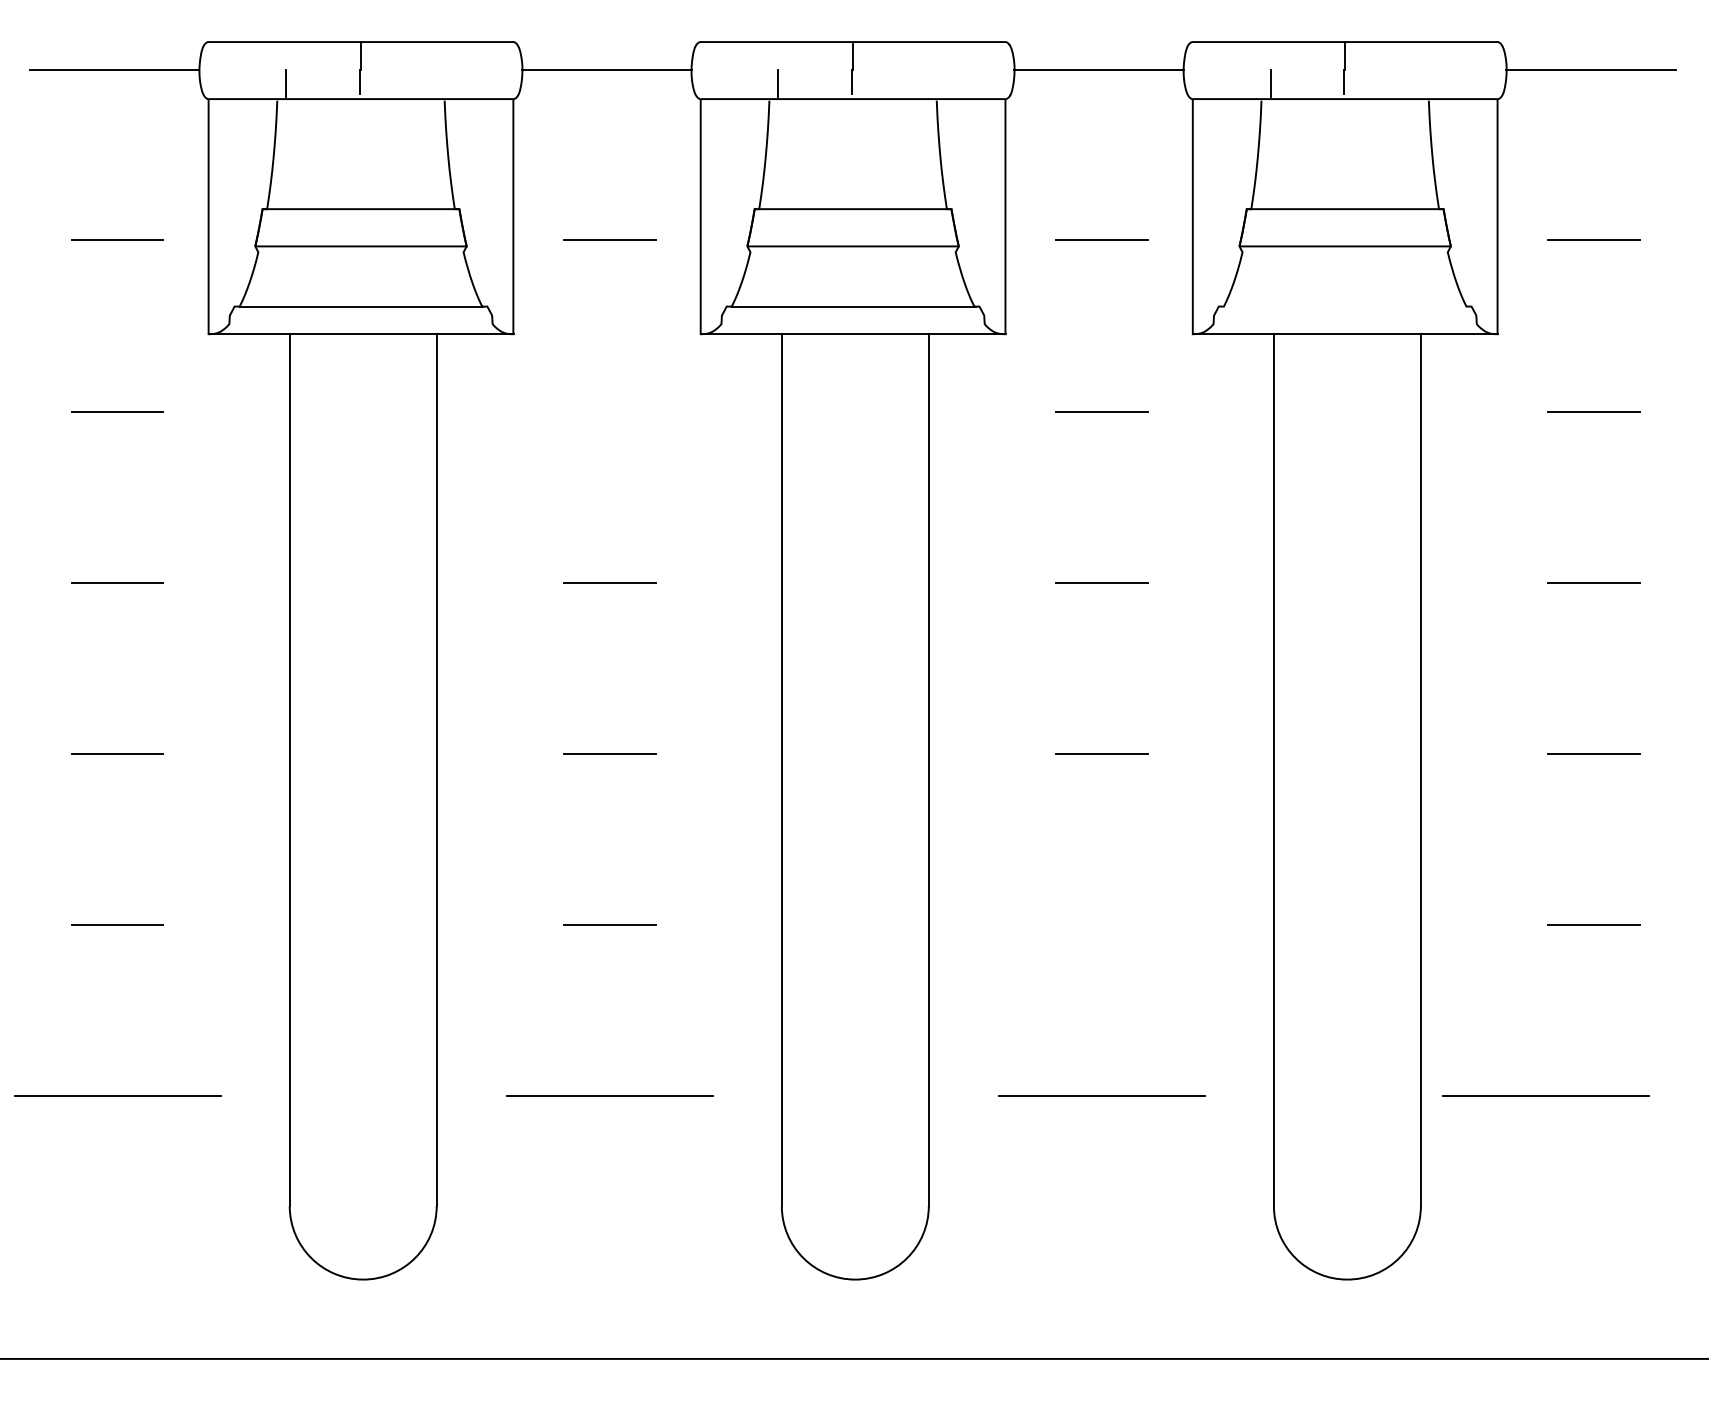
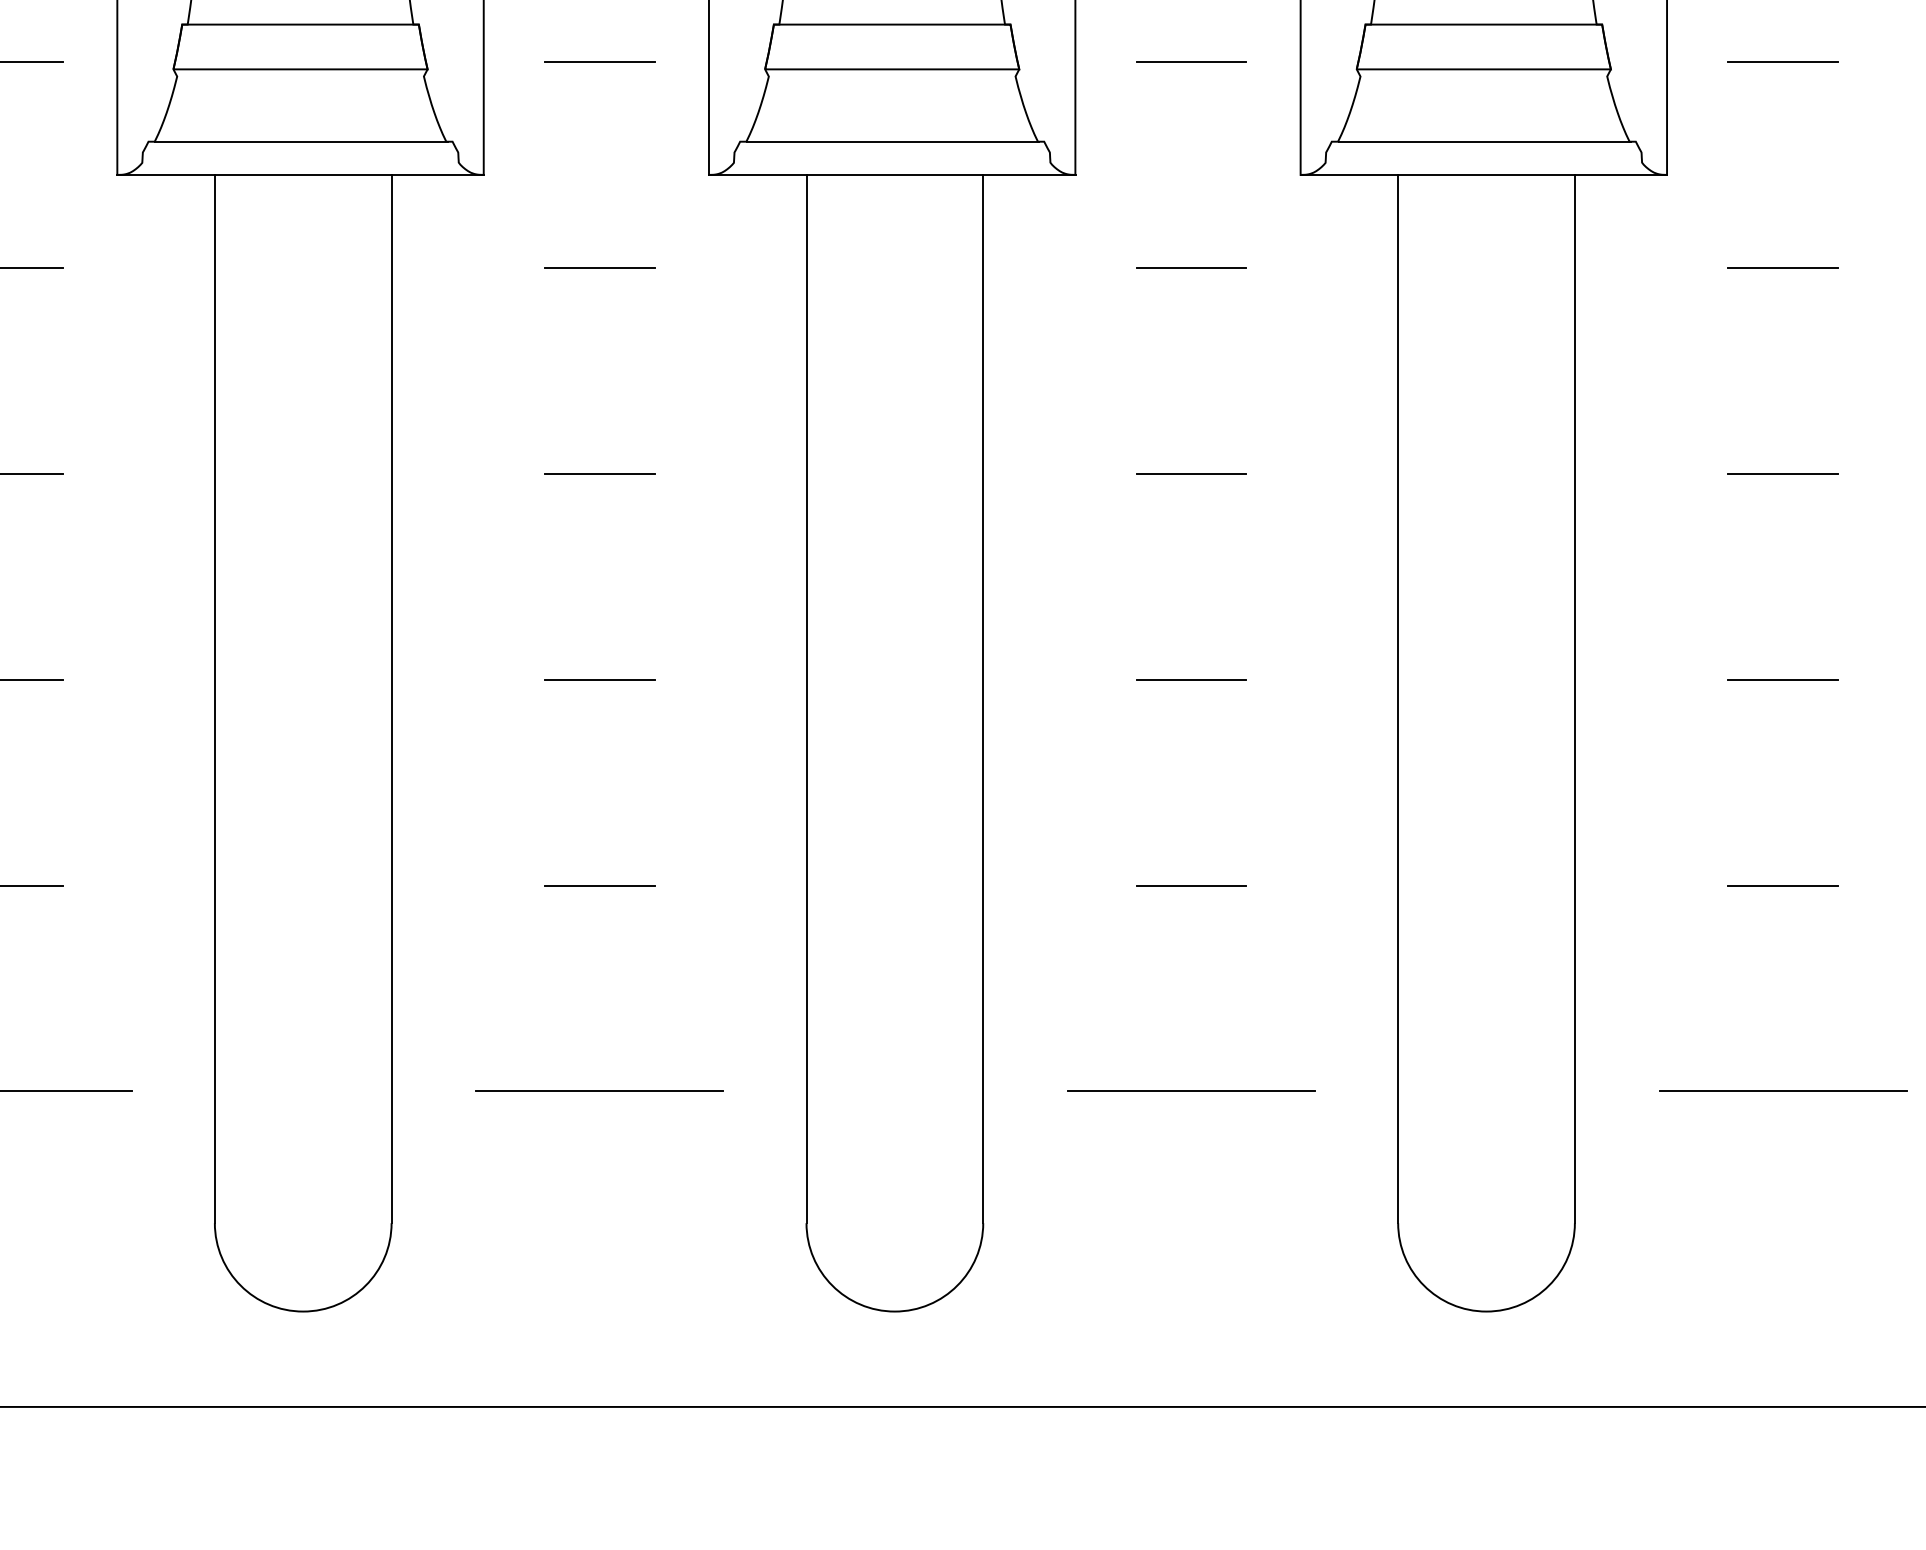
line: (1345, 306) -> (1484, 141), added
line: (609, 411) -> (599, 267), added
line: (1101, 925) -> (1190, 885), added
line: (1545, 1095) -> (1782, 1090), moved

